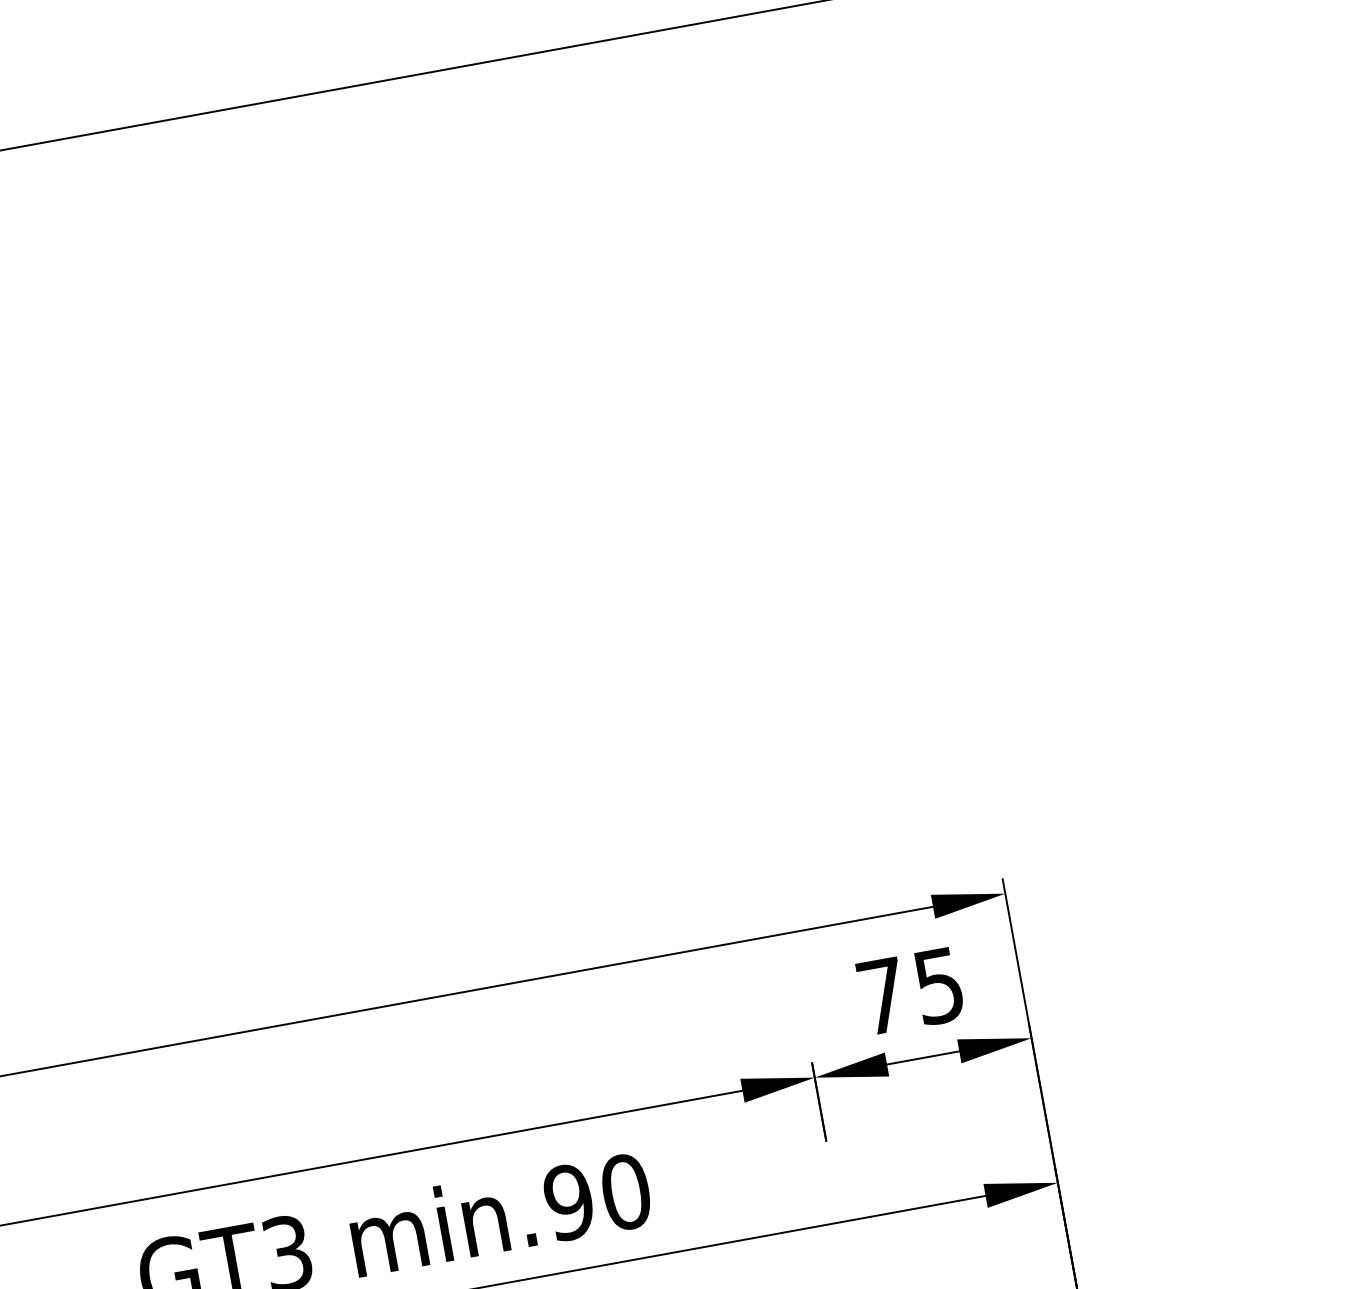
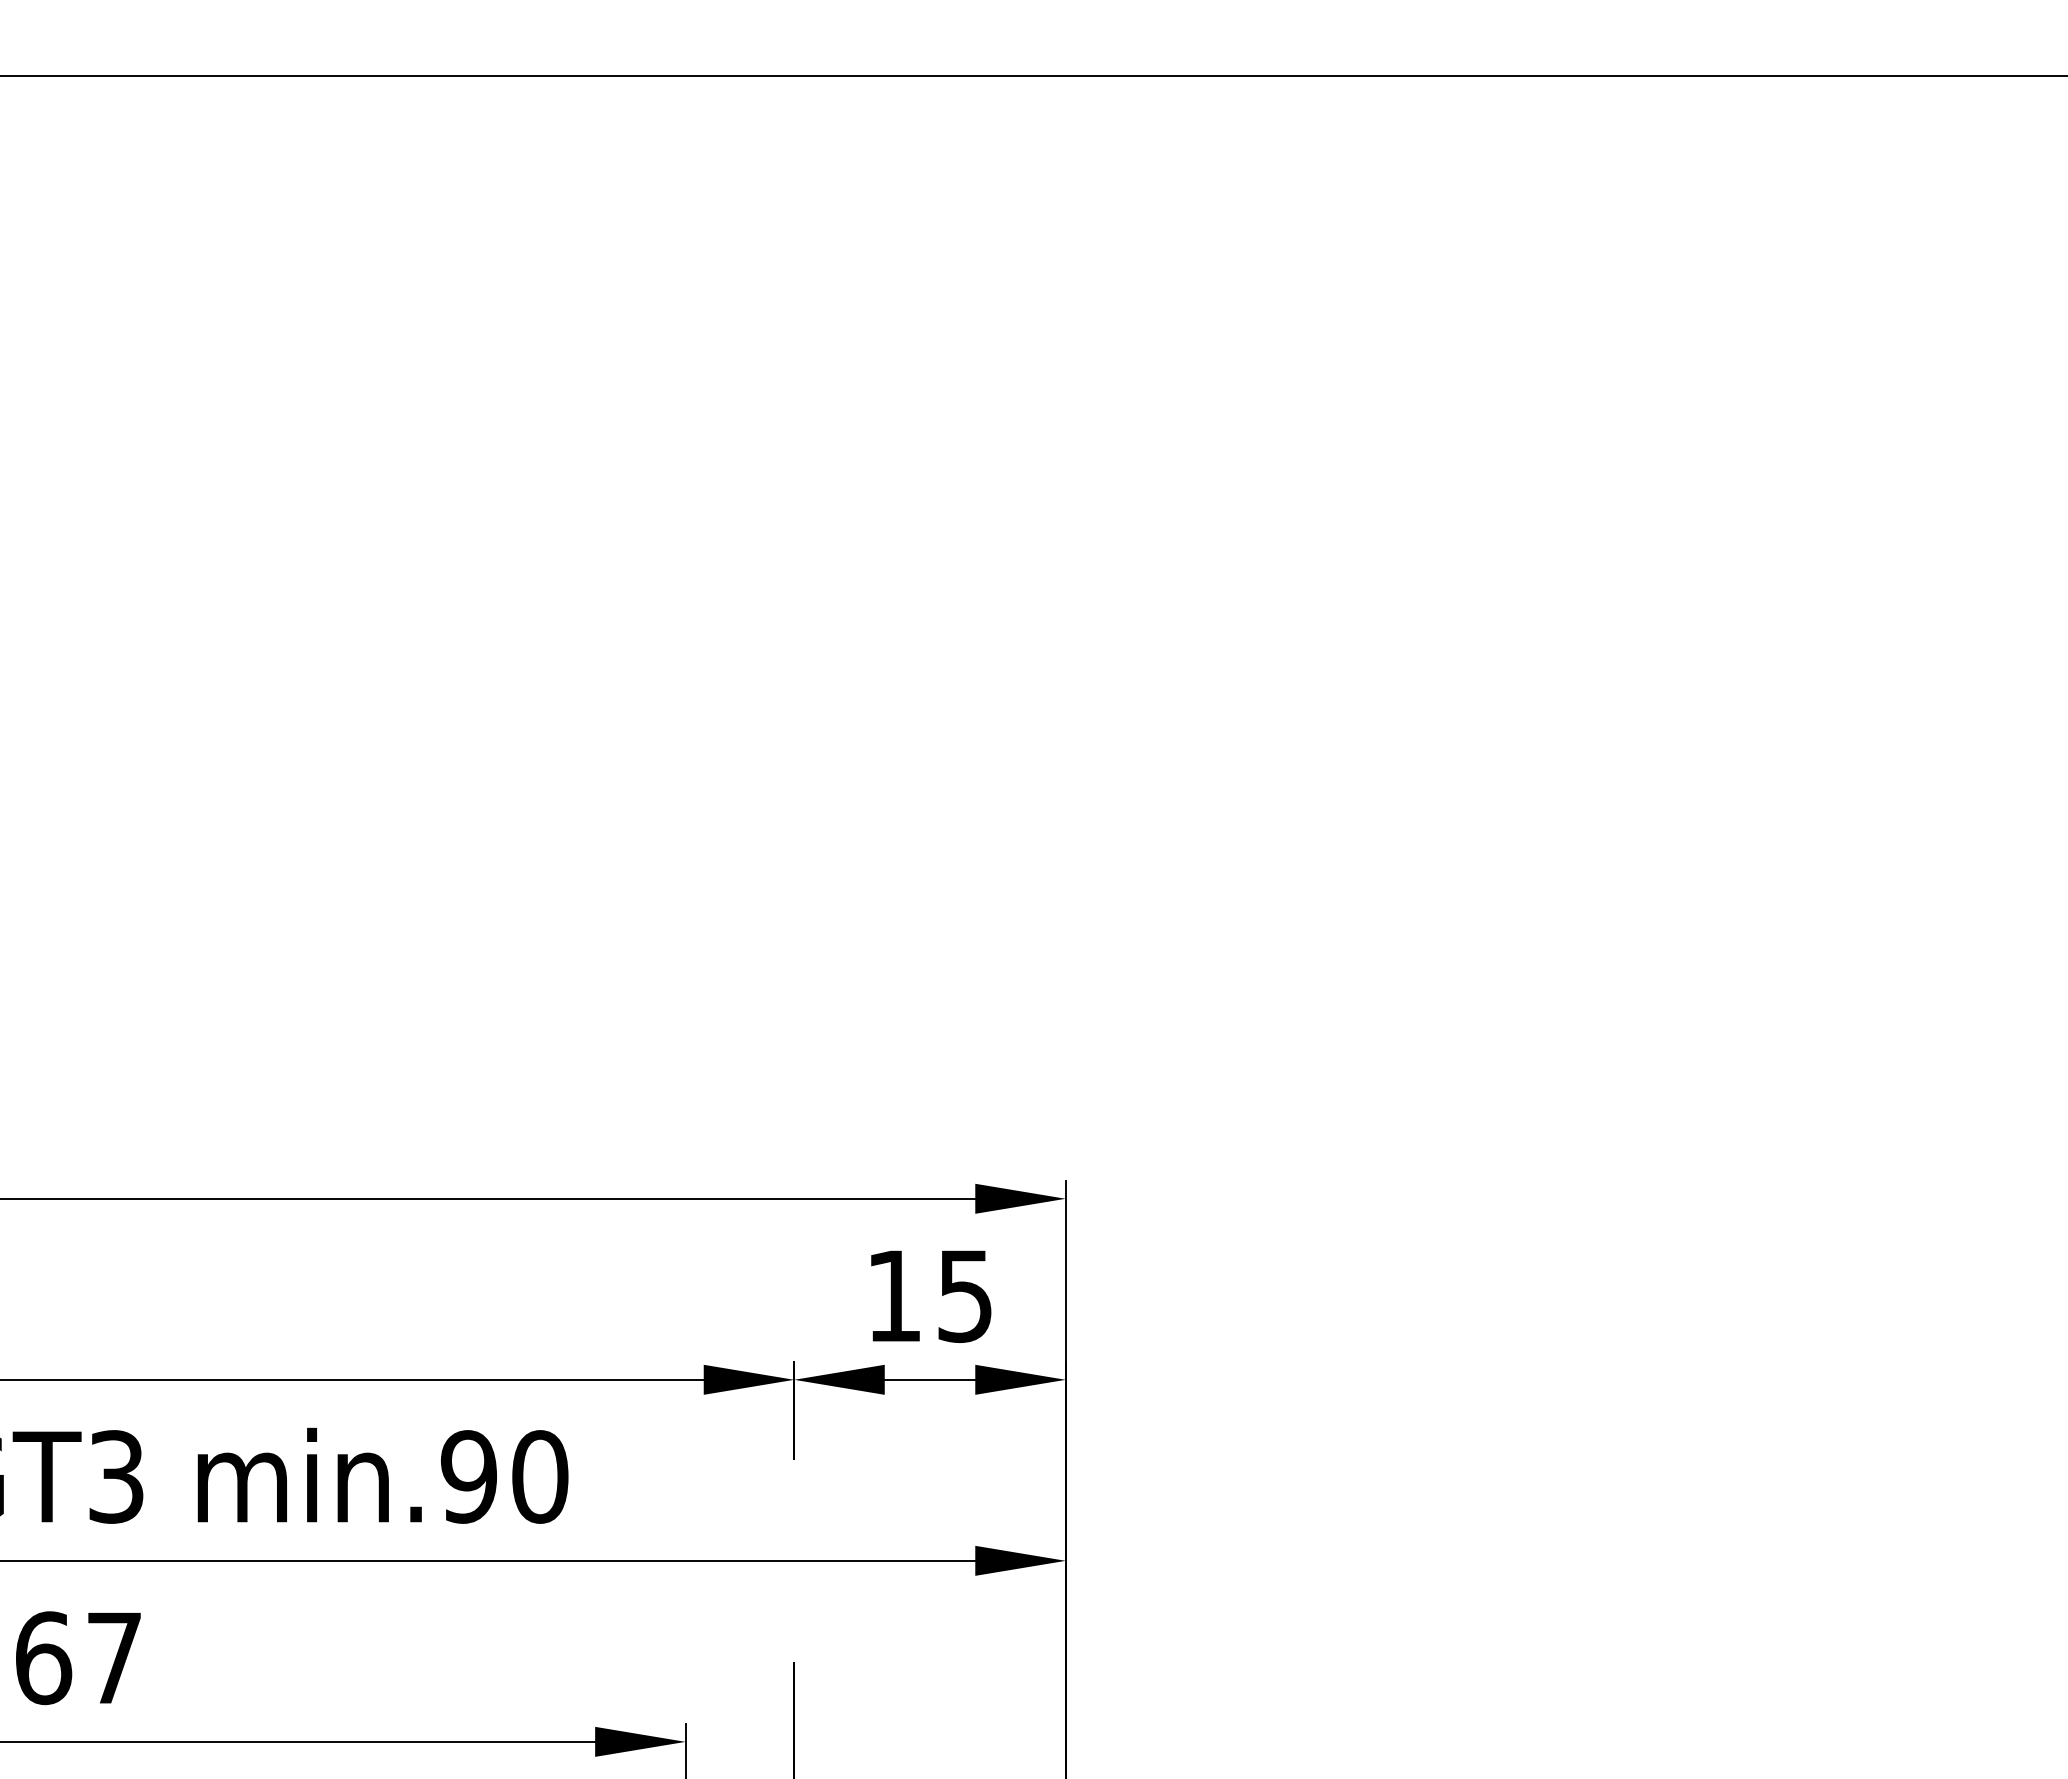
text: (882, 995) -> (894, 1295), 75 -> 15

